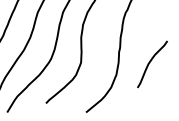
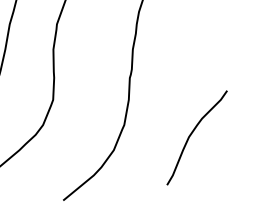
curve: (150, 62) -> (193, 133), moved

